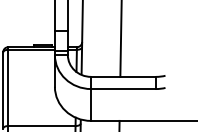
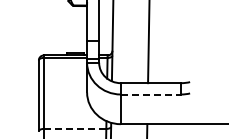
line: (124, 89) -> (151, 94), solid -> dashed
line: (42, 125) -> (75, 128), solid -> dashed

